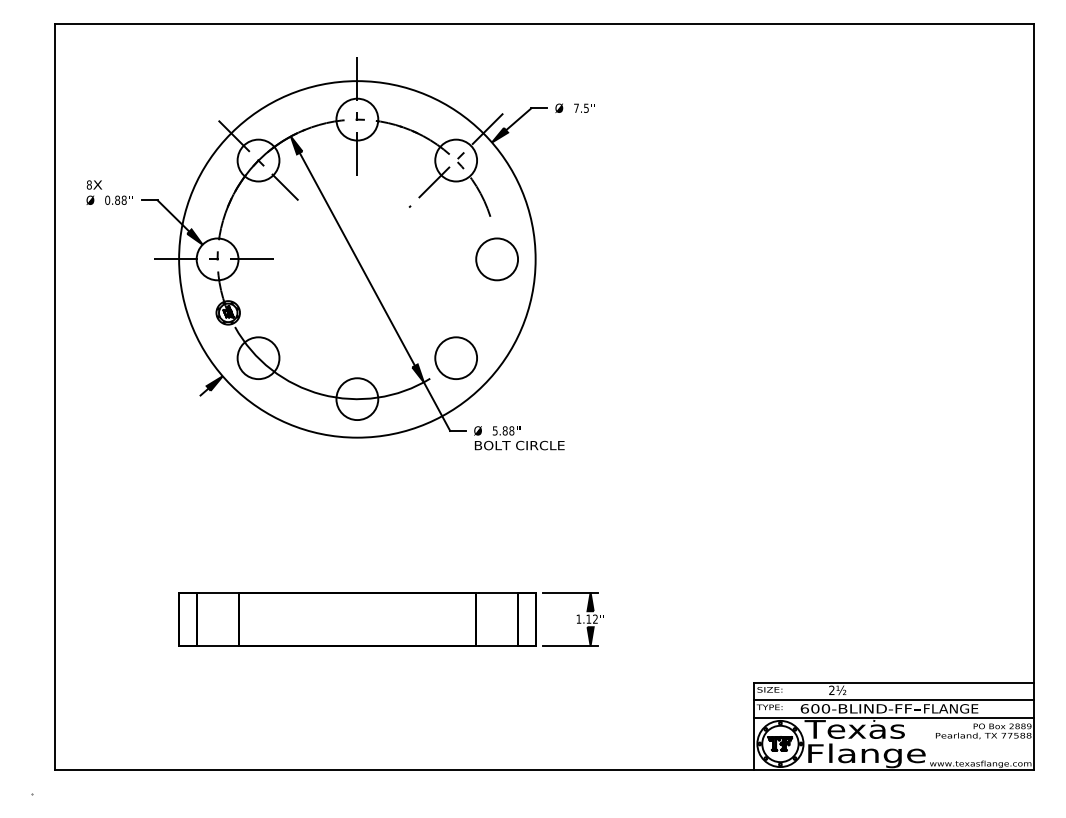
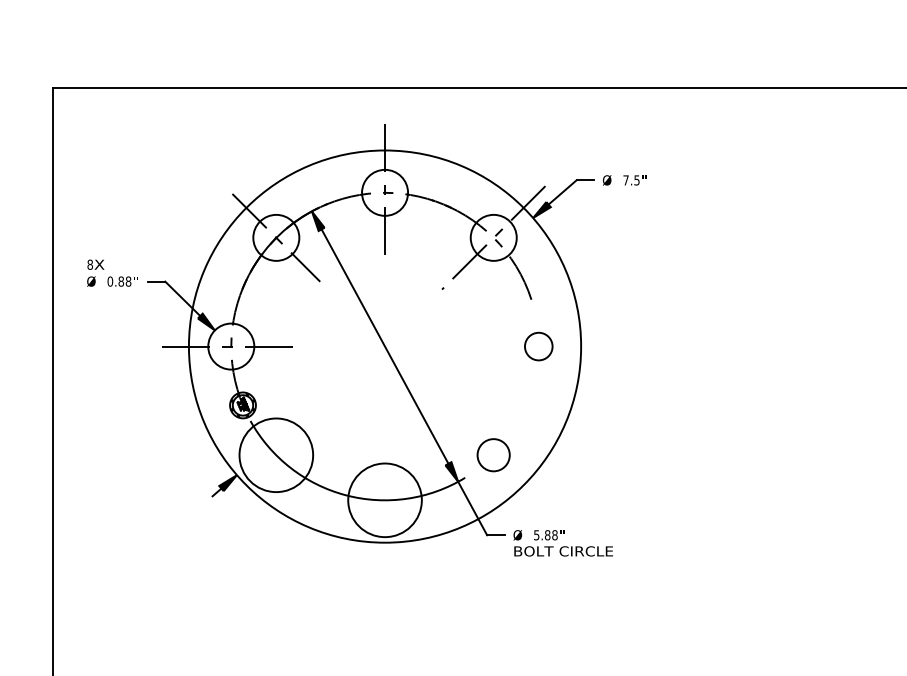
circle: (497, 259) -> (539, 346), size x0.6
circle: (455, 357) -> (492, 454), size x0.7
circle: (258, 358) -> (276, 455), size x1.6
circle: (357, 399) -> (385, 500), size x1.6

